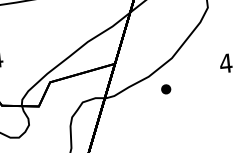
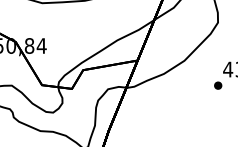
part: (166, 89) -> (218, 85), moved

